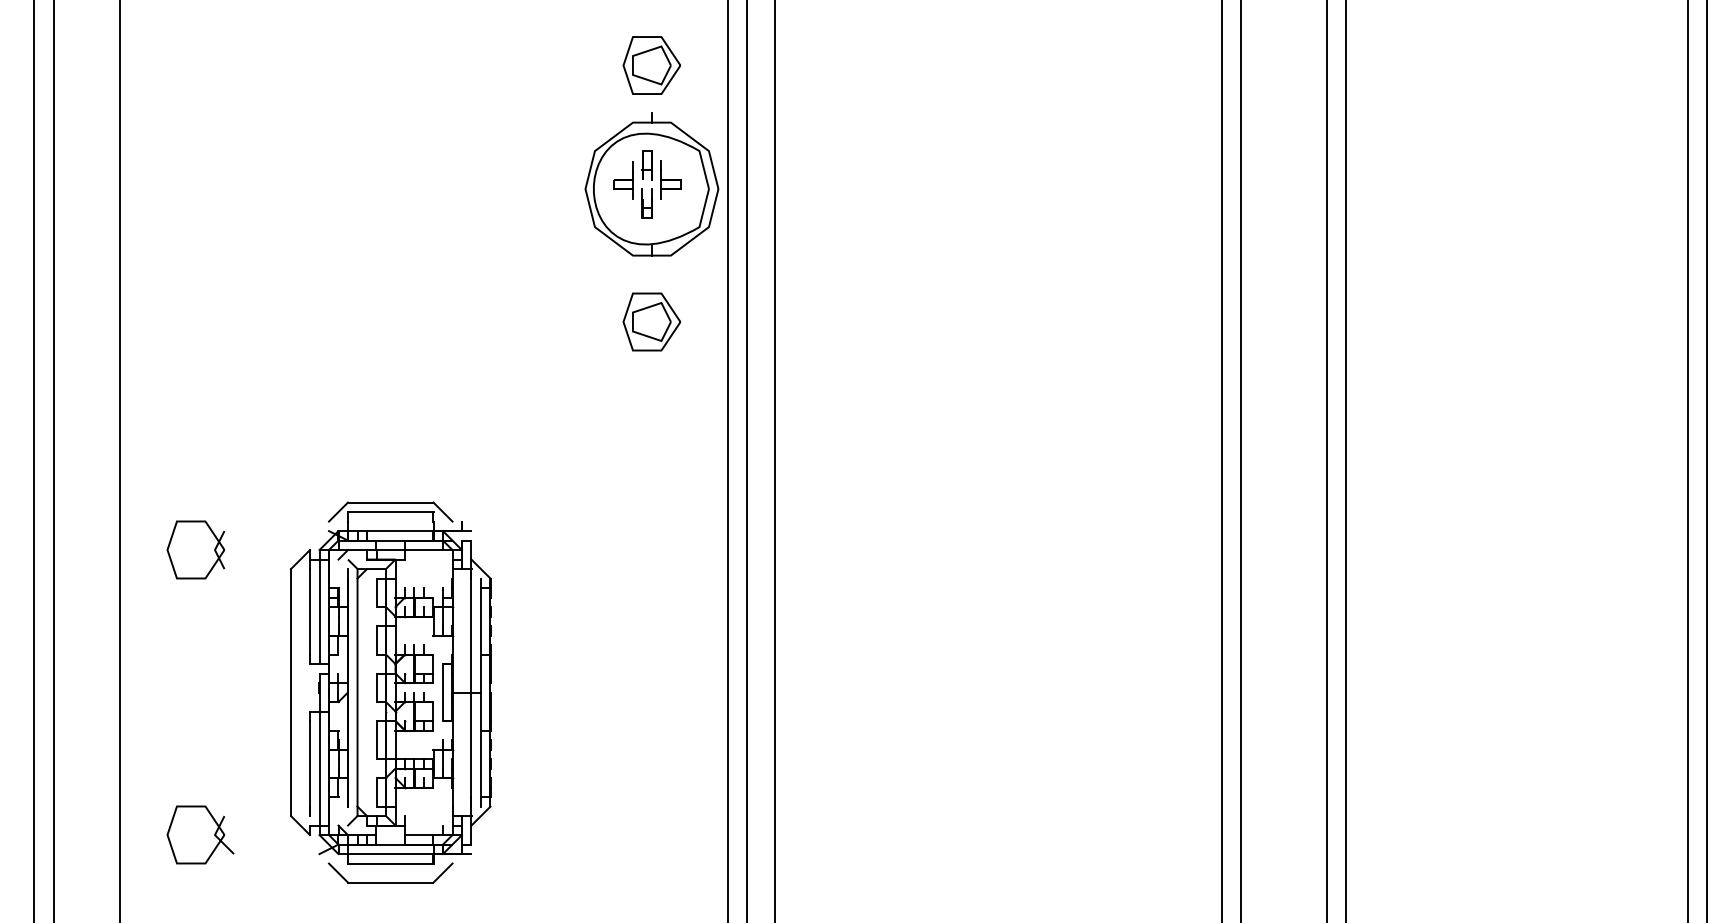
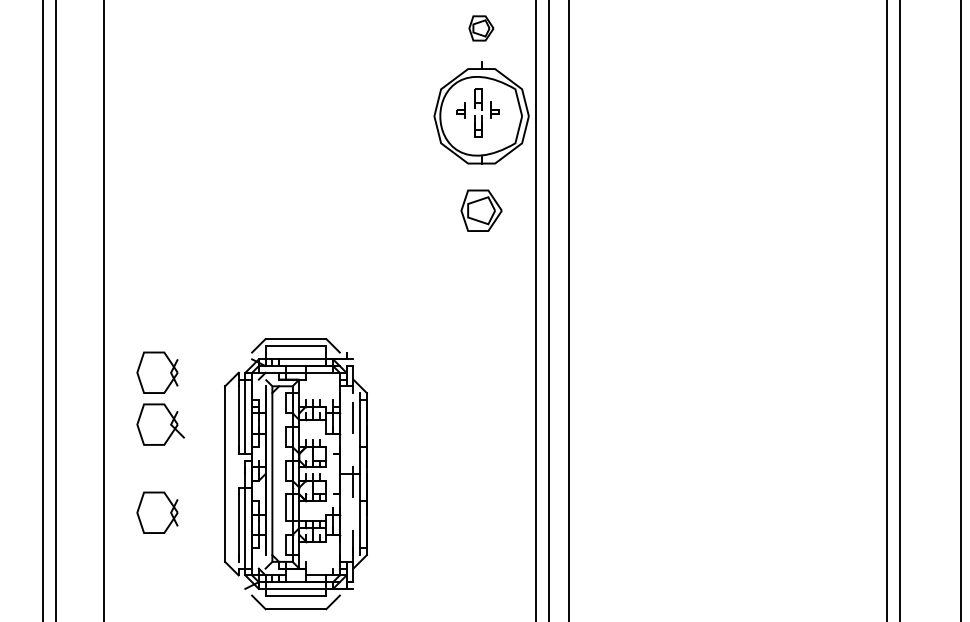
part: (651, 65) -> (481, 28), size x0.6
part: (670, 179) -> (494, 109), size x0.6
part: (623, 180) -> (461, 110), size x0.6
line: (442, 692) -> (332, 474), removed
line: (471, 692) -> (353, 474), solid -> dashed
part: (195, 746) -> (157, 512), added
part: (200, 834) -> (160, 424), moved

